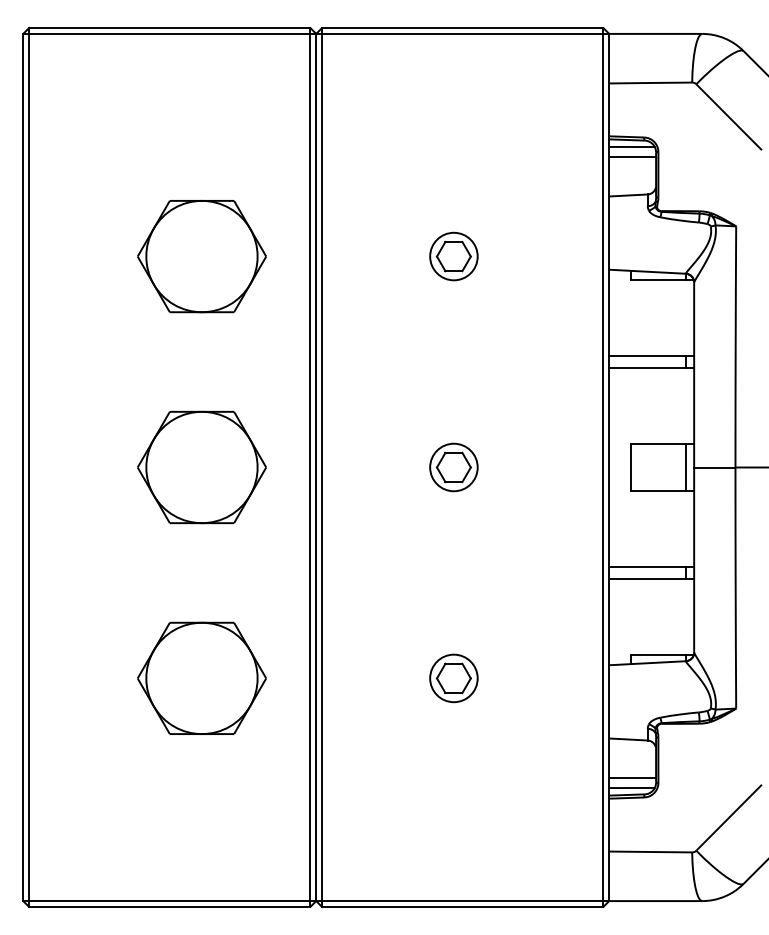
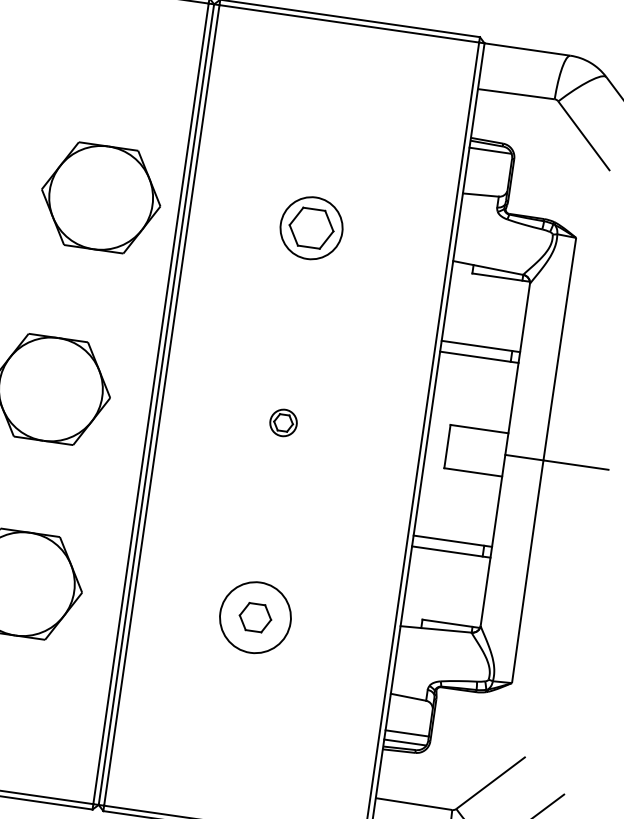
line: (632, 156) -> (489, 159), removed
part: (201, 256) -> (100, 197), moved
part: (453, 256) -> (311, 228), size x1.4
part: (453, 467) -> (283, 422), size x0.6
line: (685, 467) -> (497, 453), removed
circle: (453, 678) -> (255, 617), size x1.6

